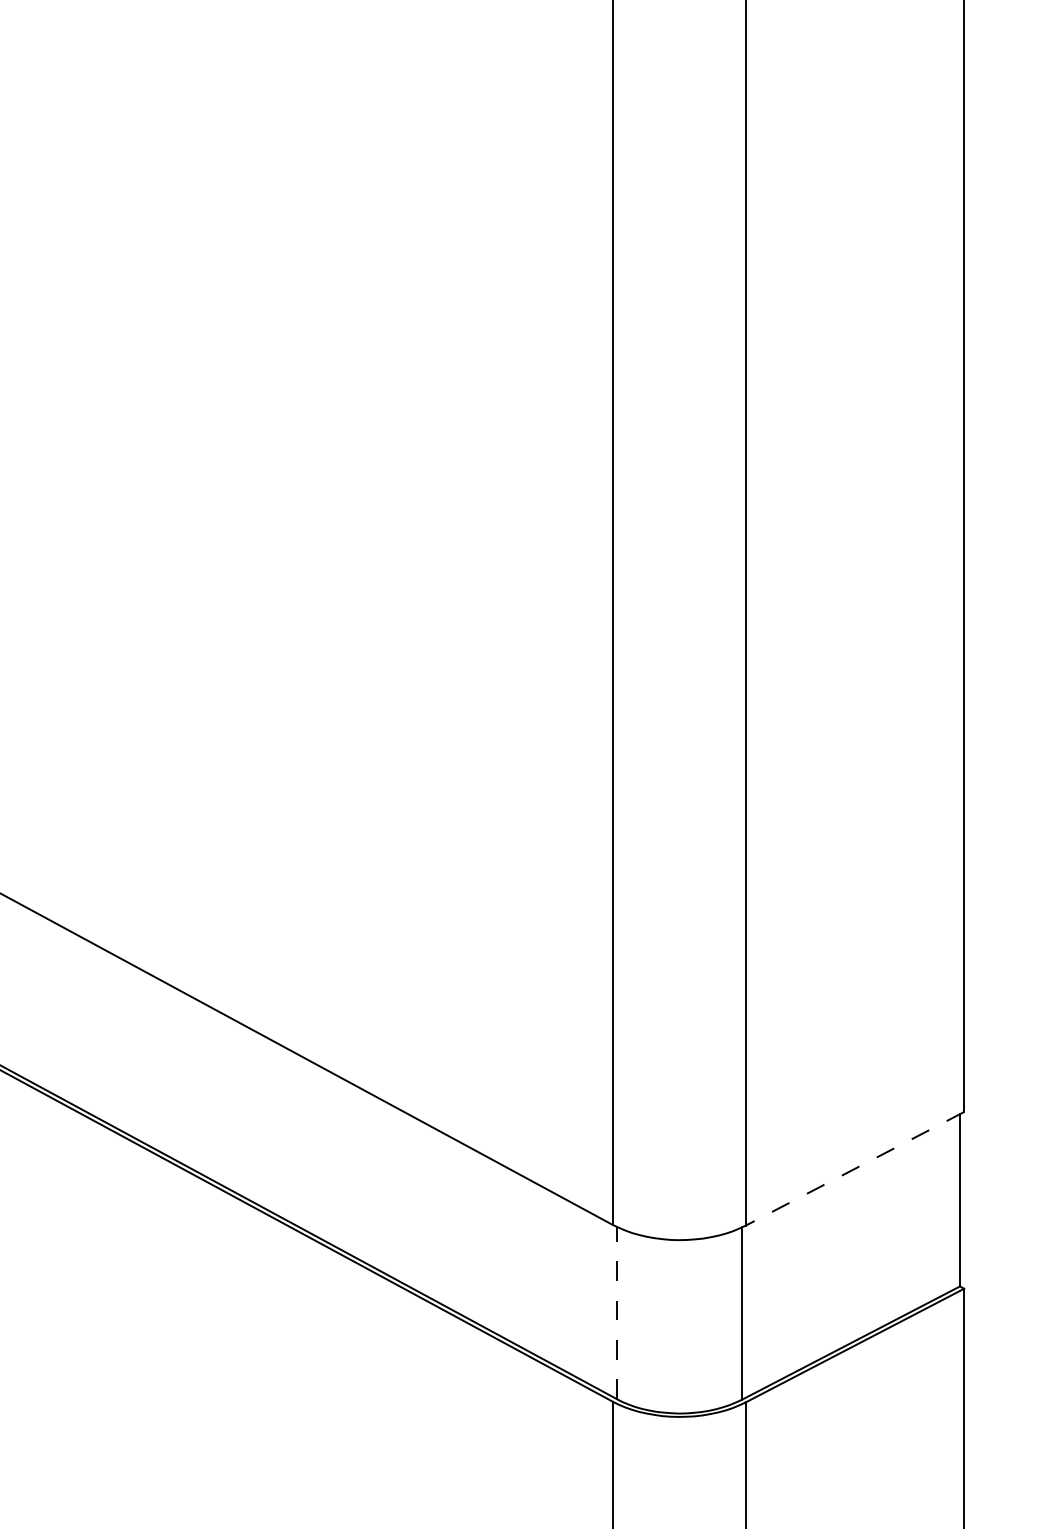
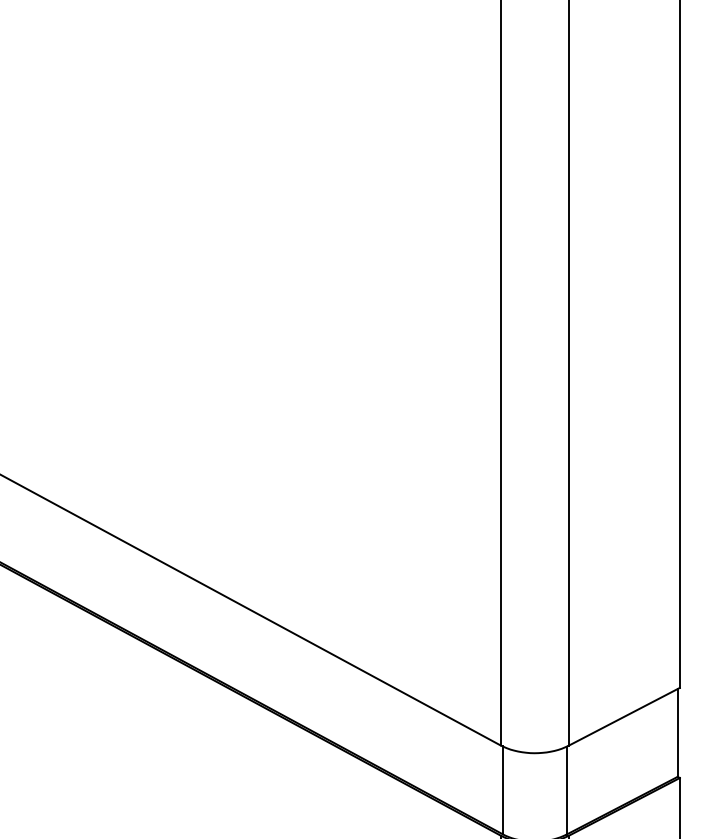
line: (855, 1168) -> (624, 716), dashed -> solid
line: (616, 1313) -> (502, 790), dashed -> solid

